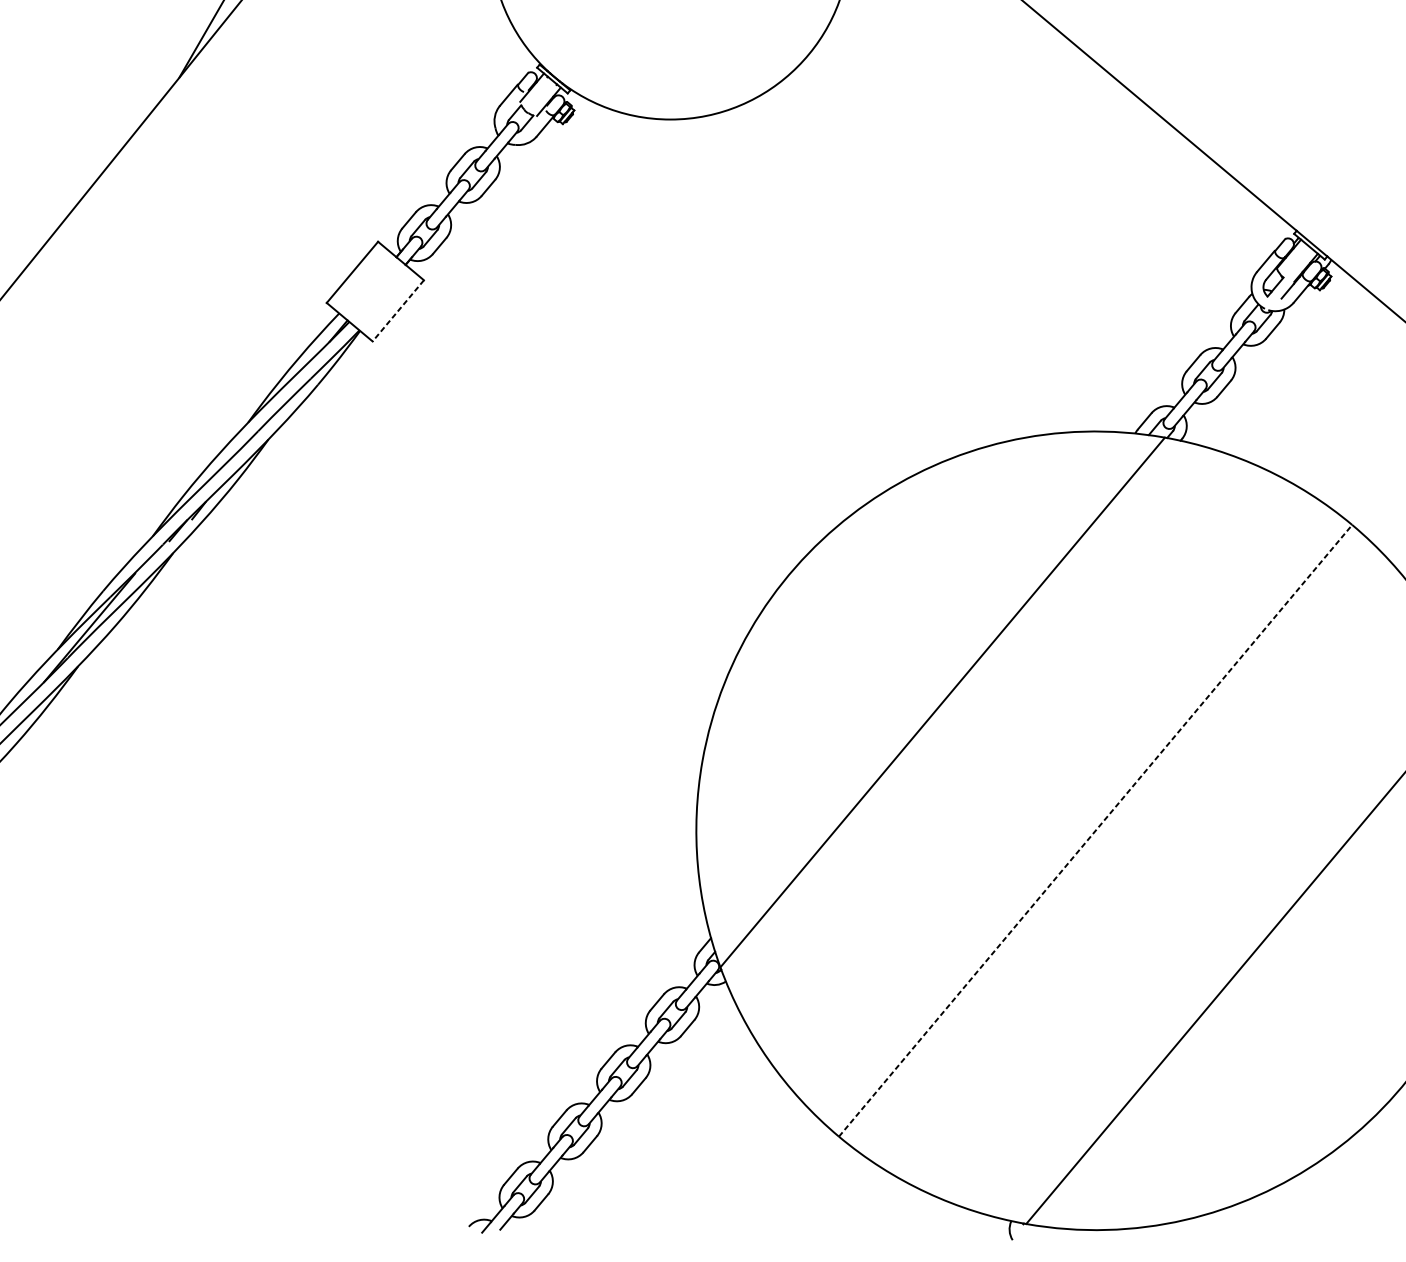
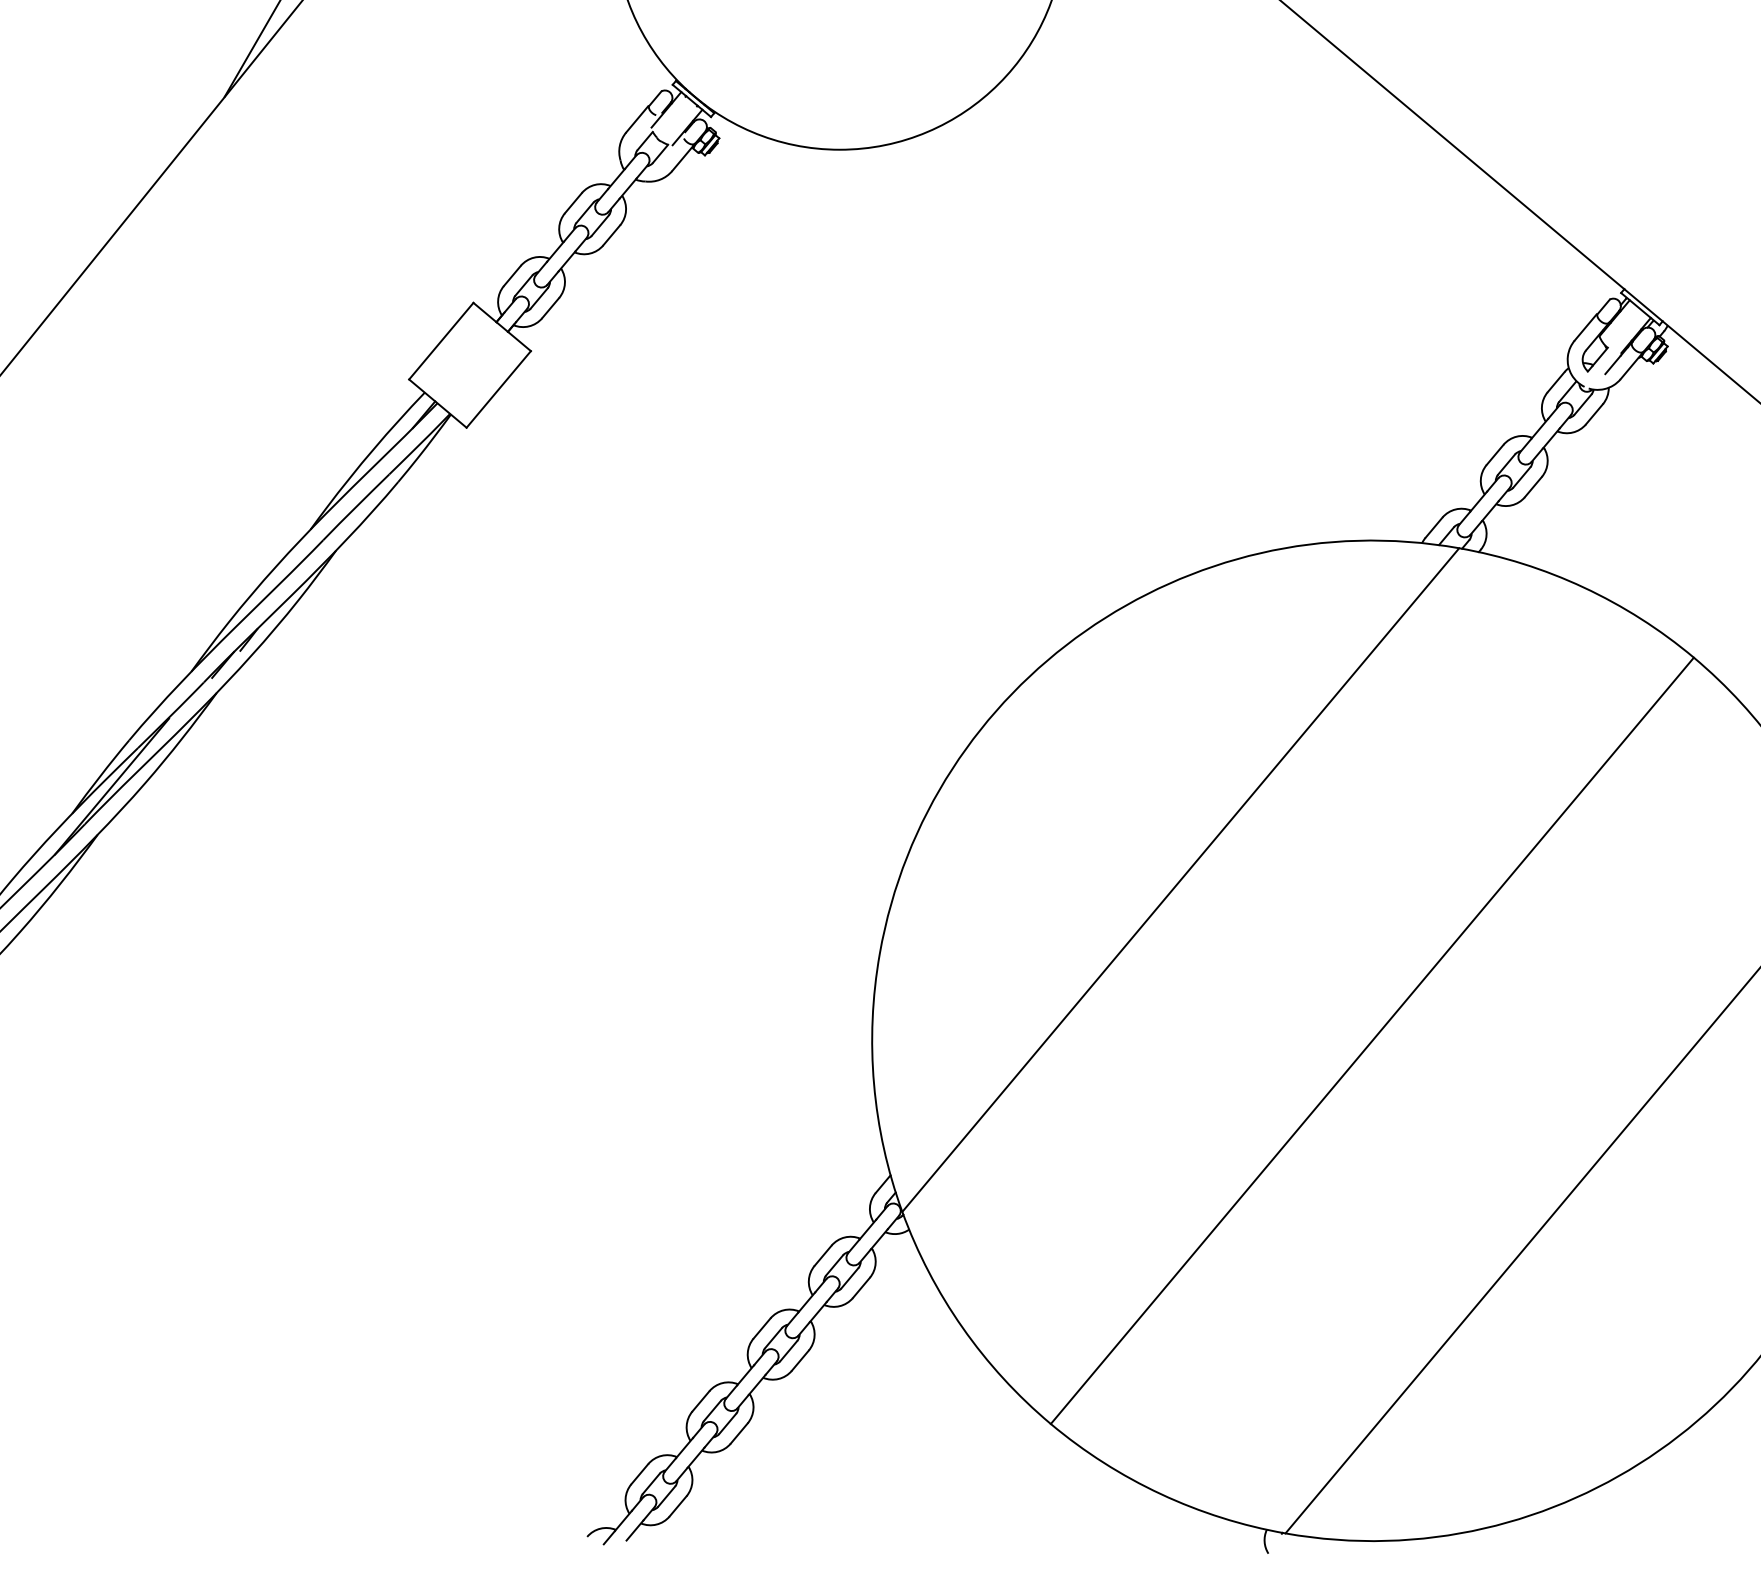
line: (398, 310) -> (498, 389), dashed -> solid
line: (1095, 830) -> (1372, 1040), dashed -> solid

